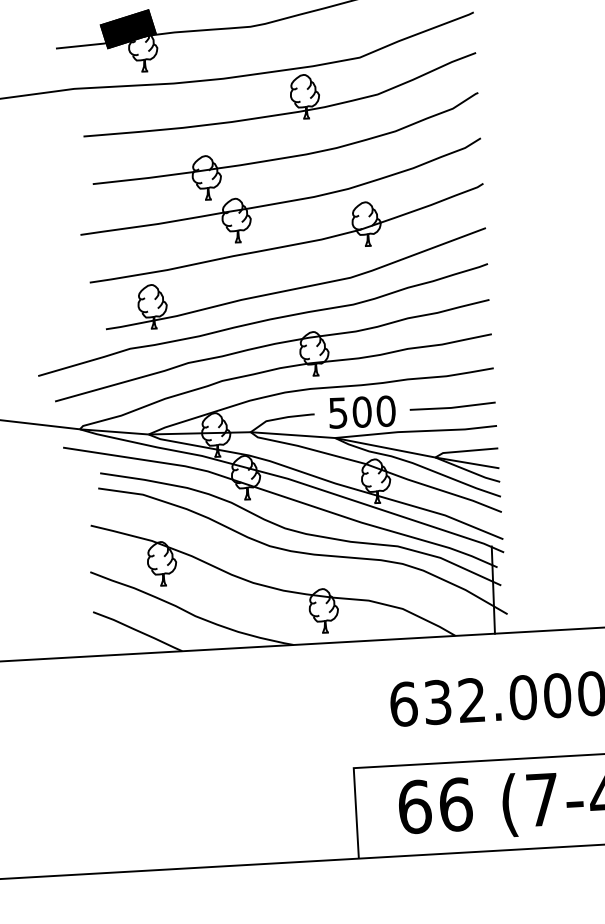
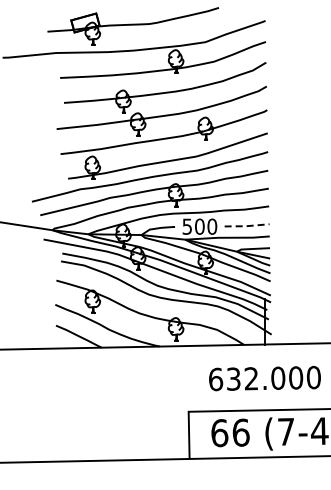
fill: (128, 28) -> (85, 22), removed
line: (451, 408) -> (246, 226), solid -> dashed

